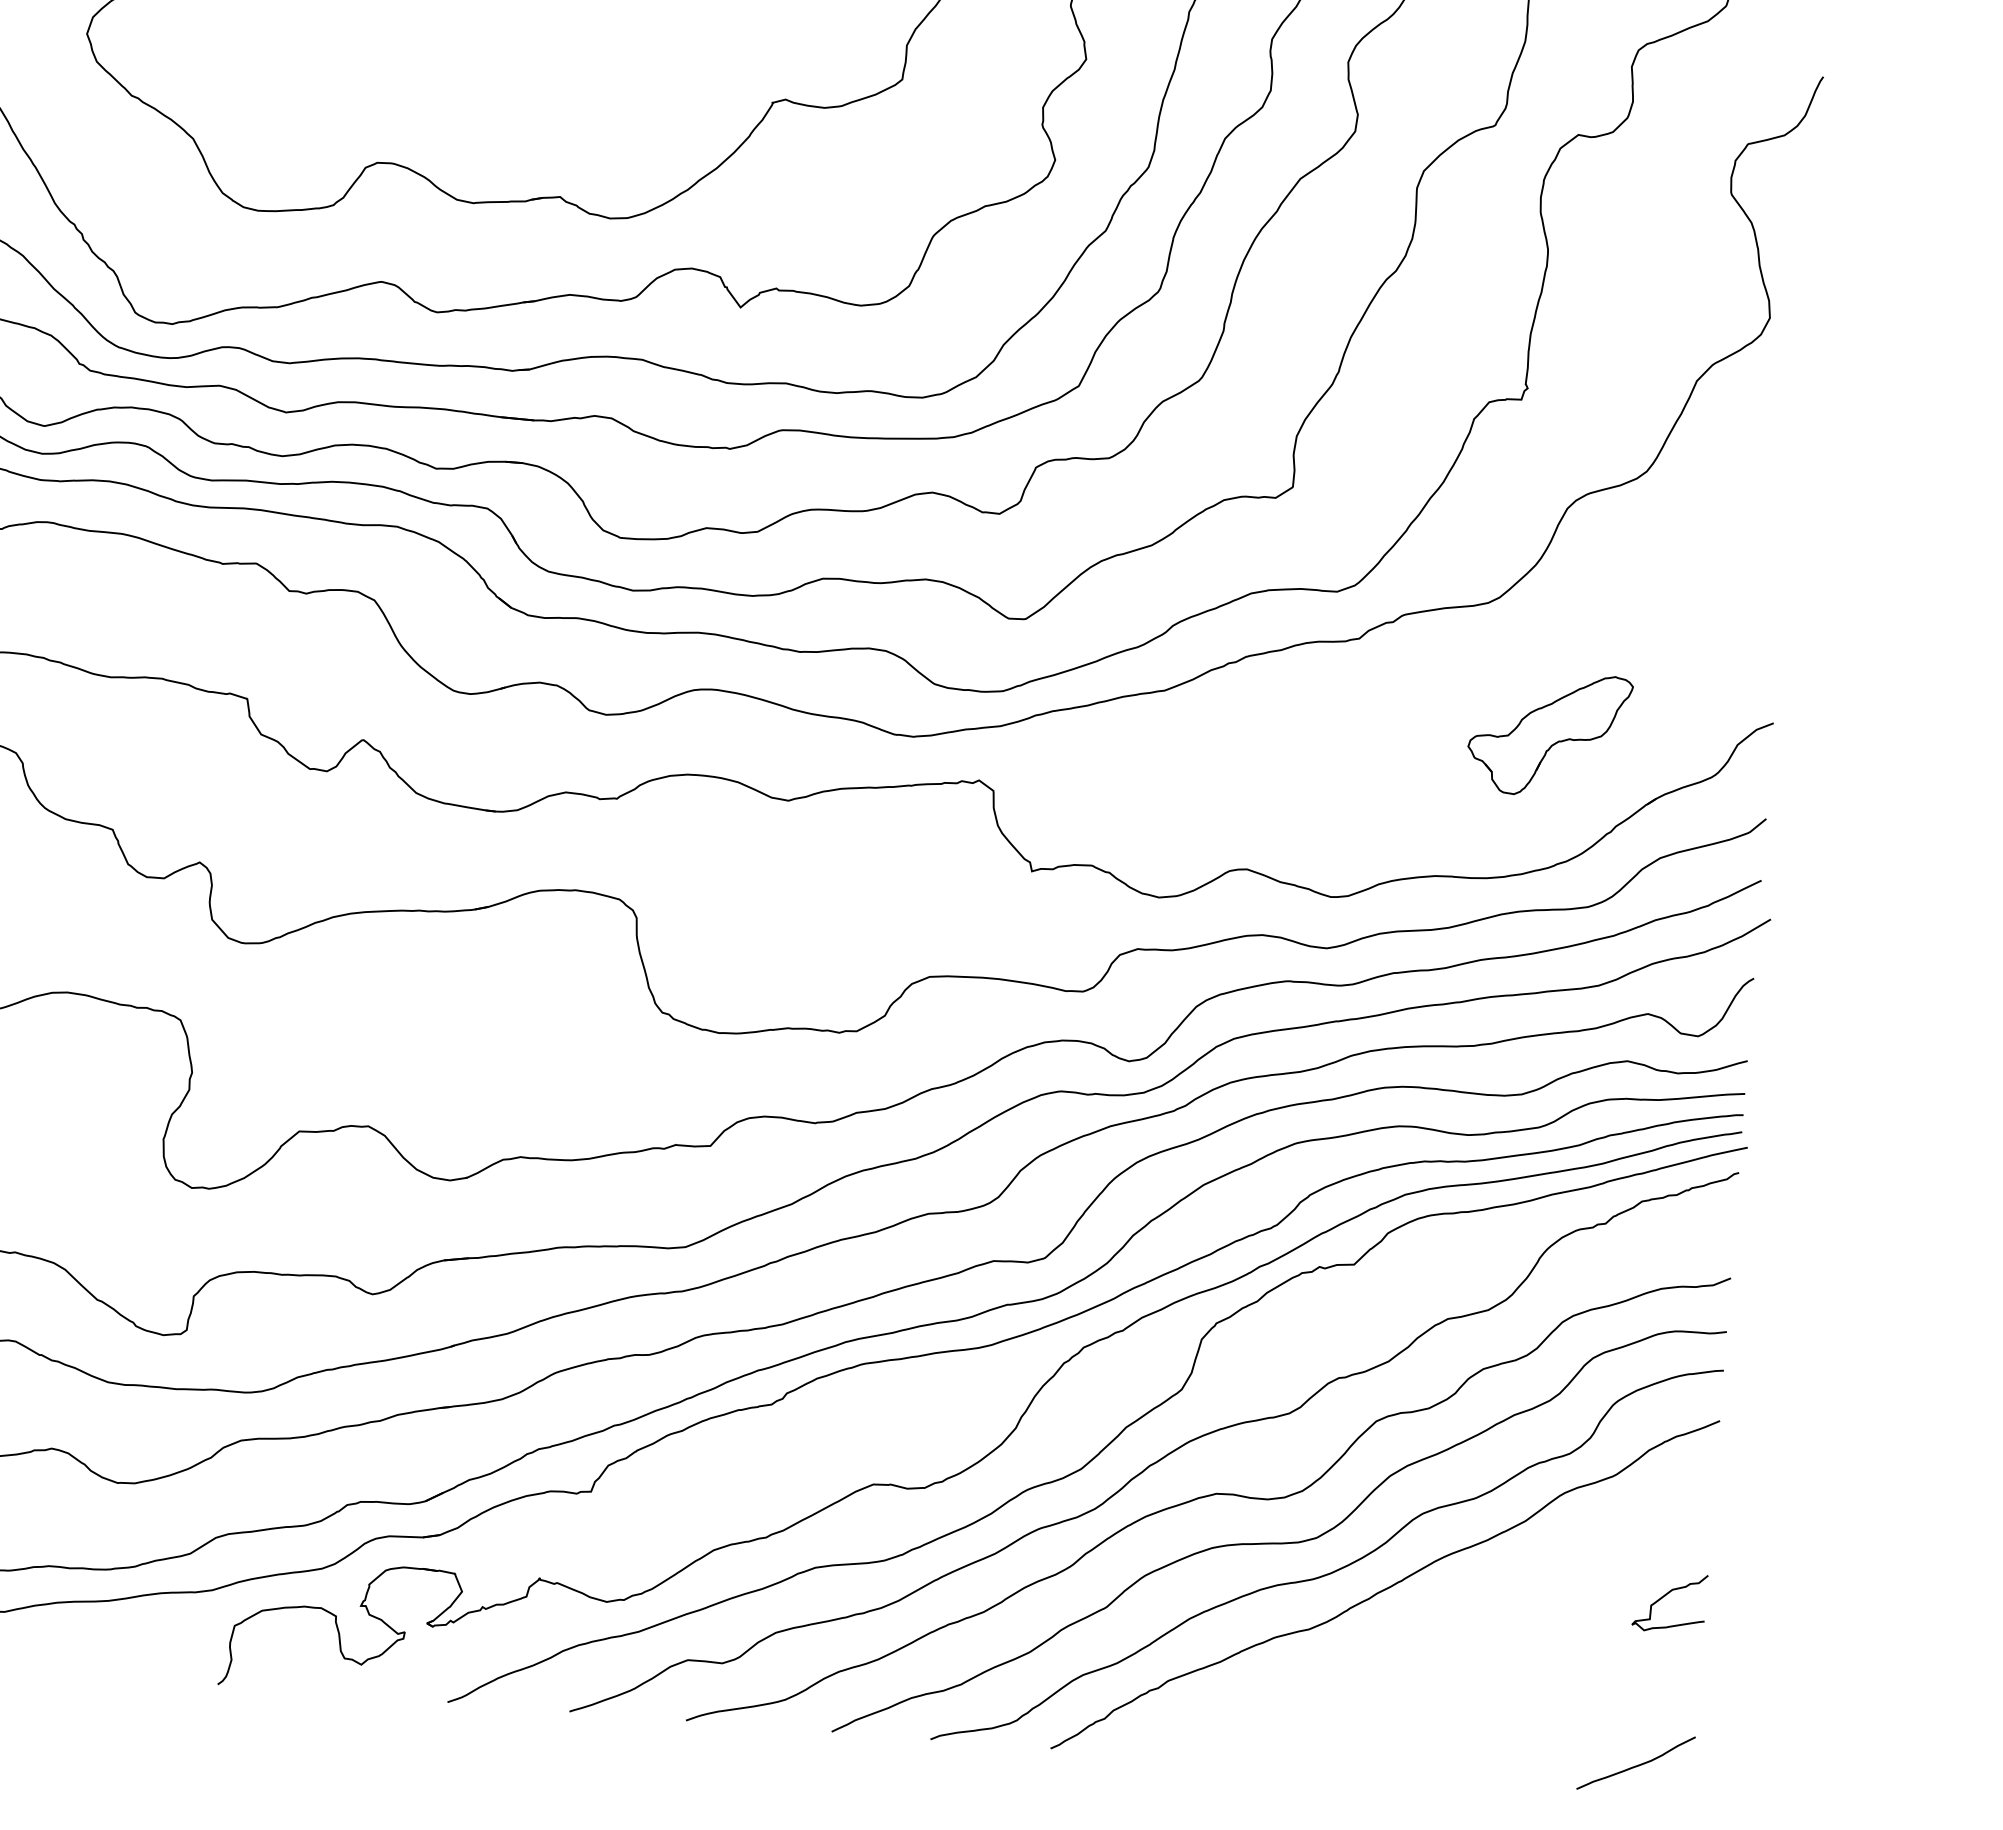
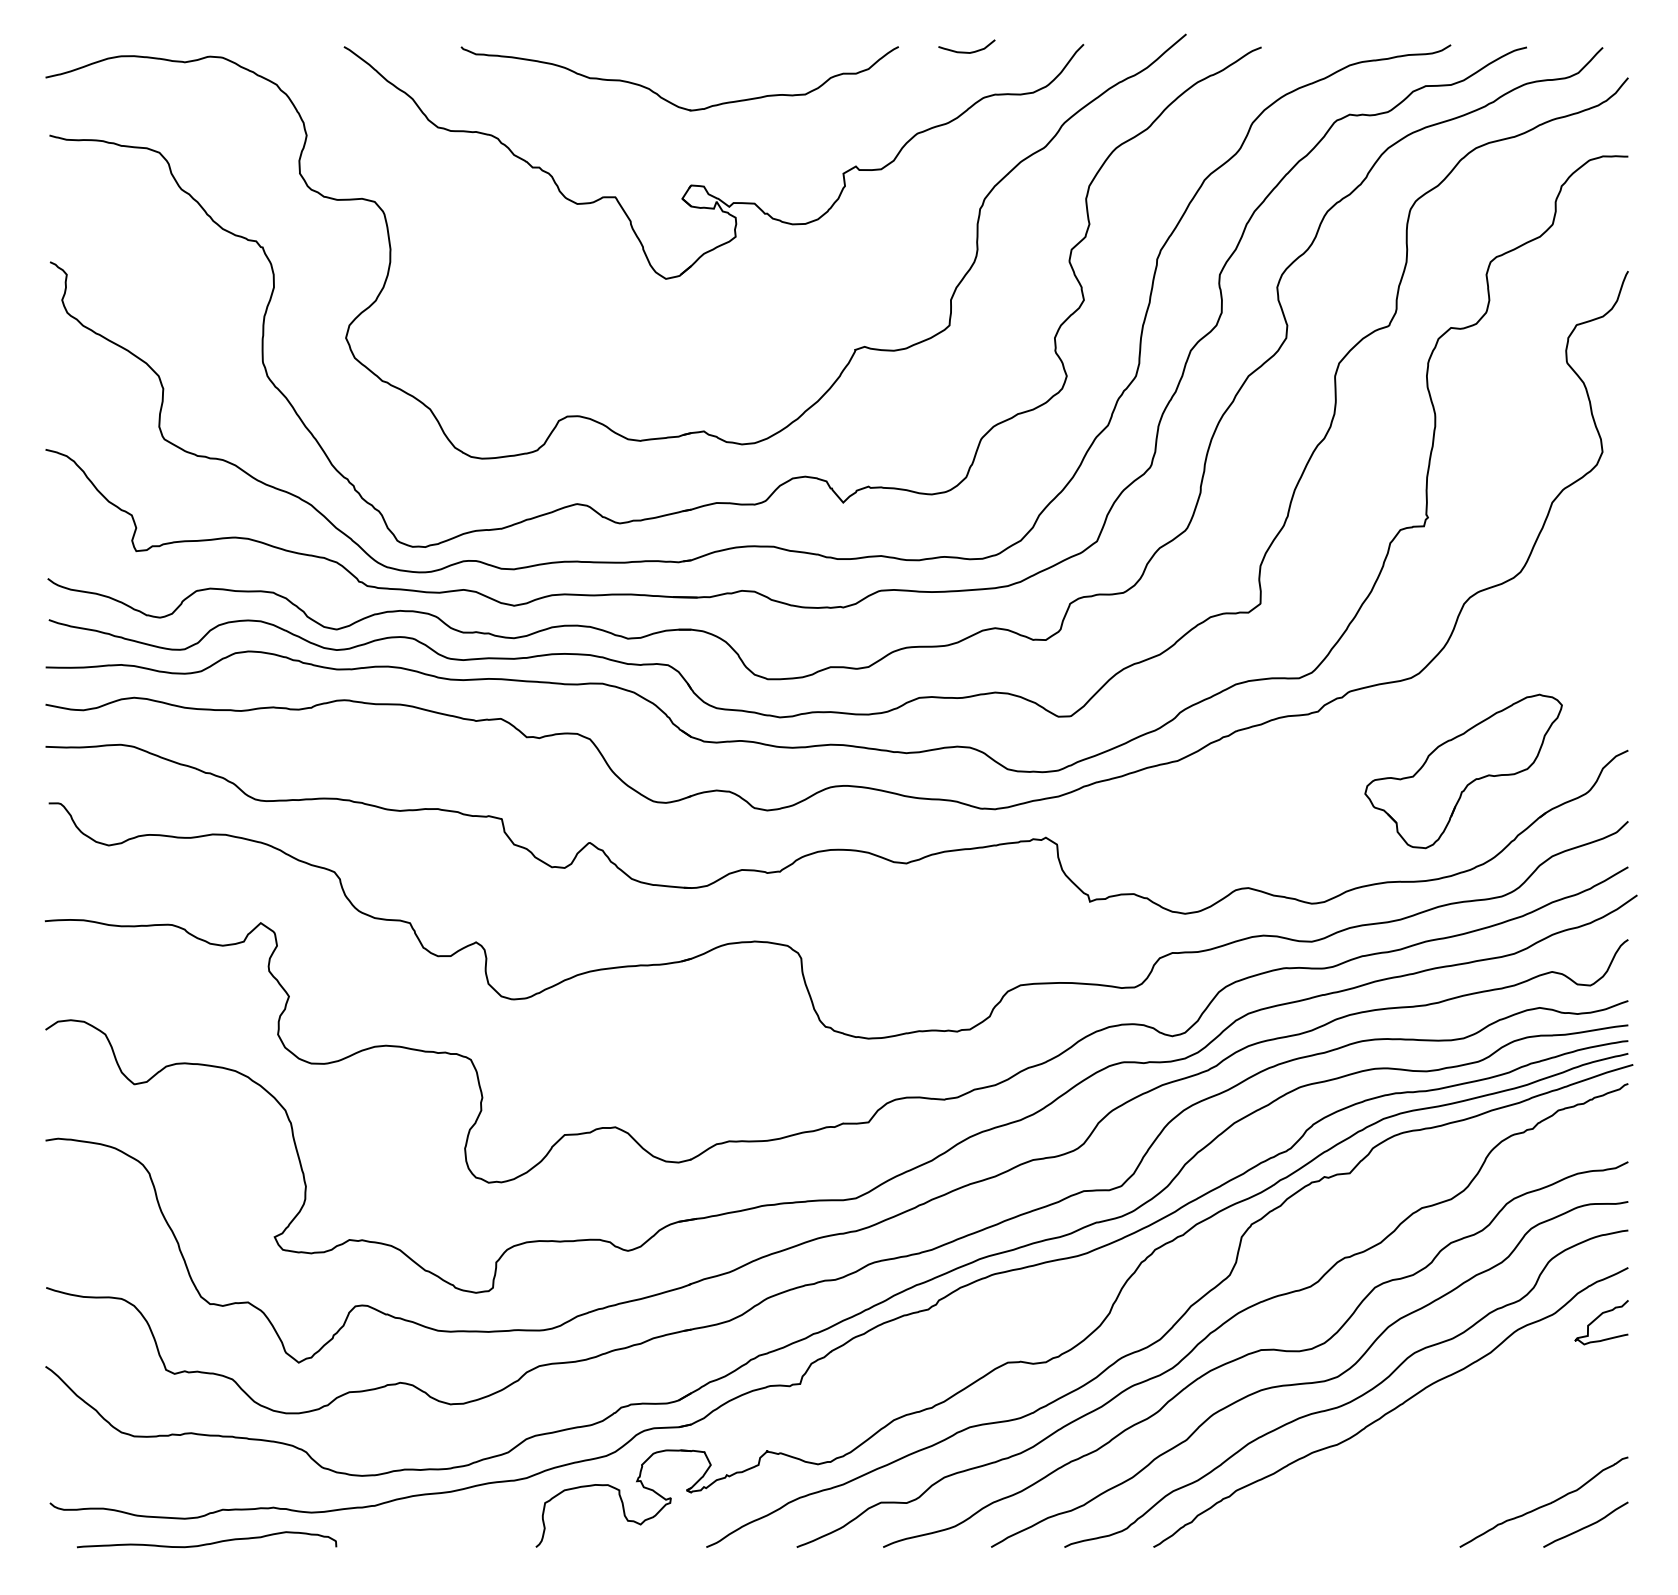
part: (1549, 734) -> (1463, 771), size x1.67
curve: (1666, 1596) -> (1598, 1318), moved
curve: (1582, 1731) -> (1544, 1504), added

